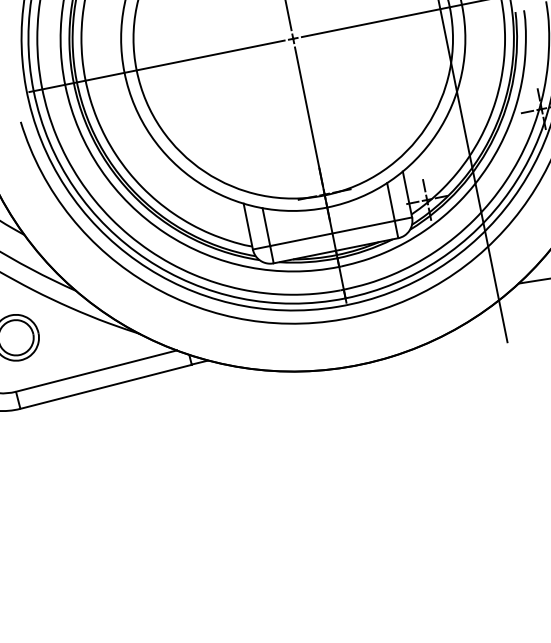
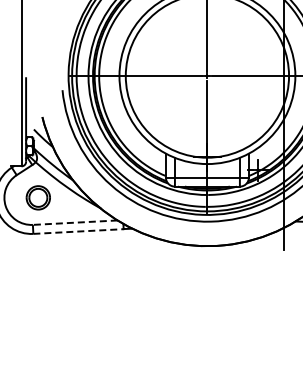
line: (96, 370) -> (75, 222), solid -> dashed
line: (107, 386) -> (79, 231), solid -> dashed

